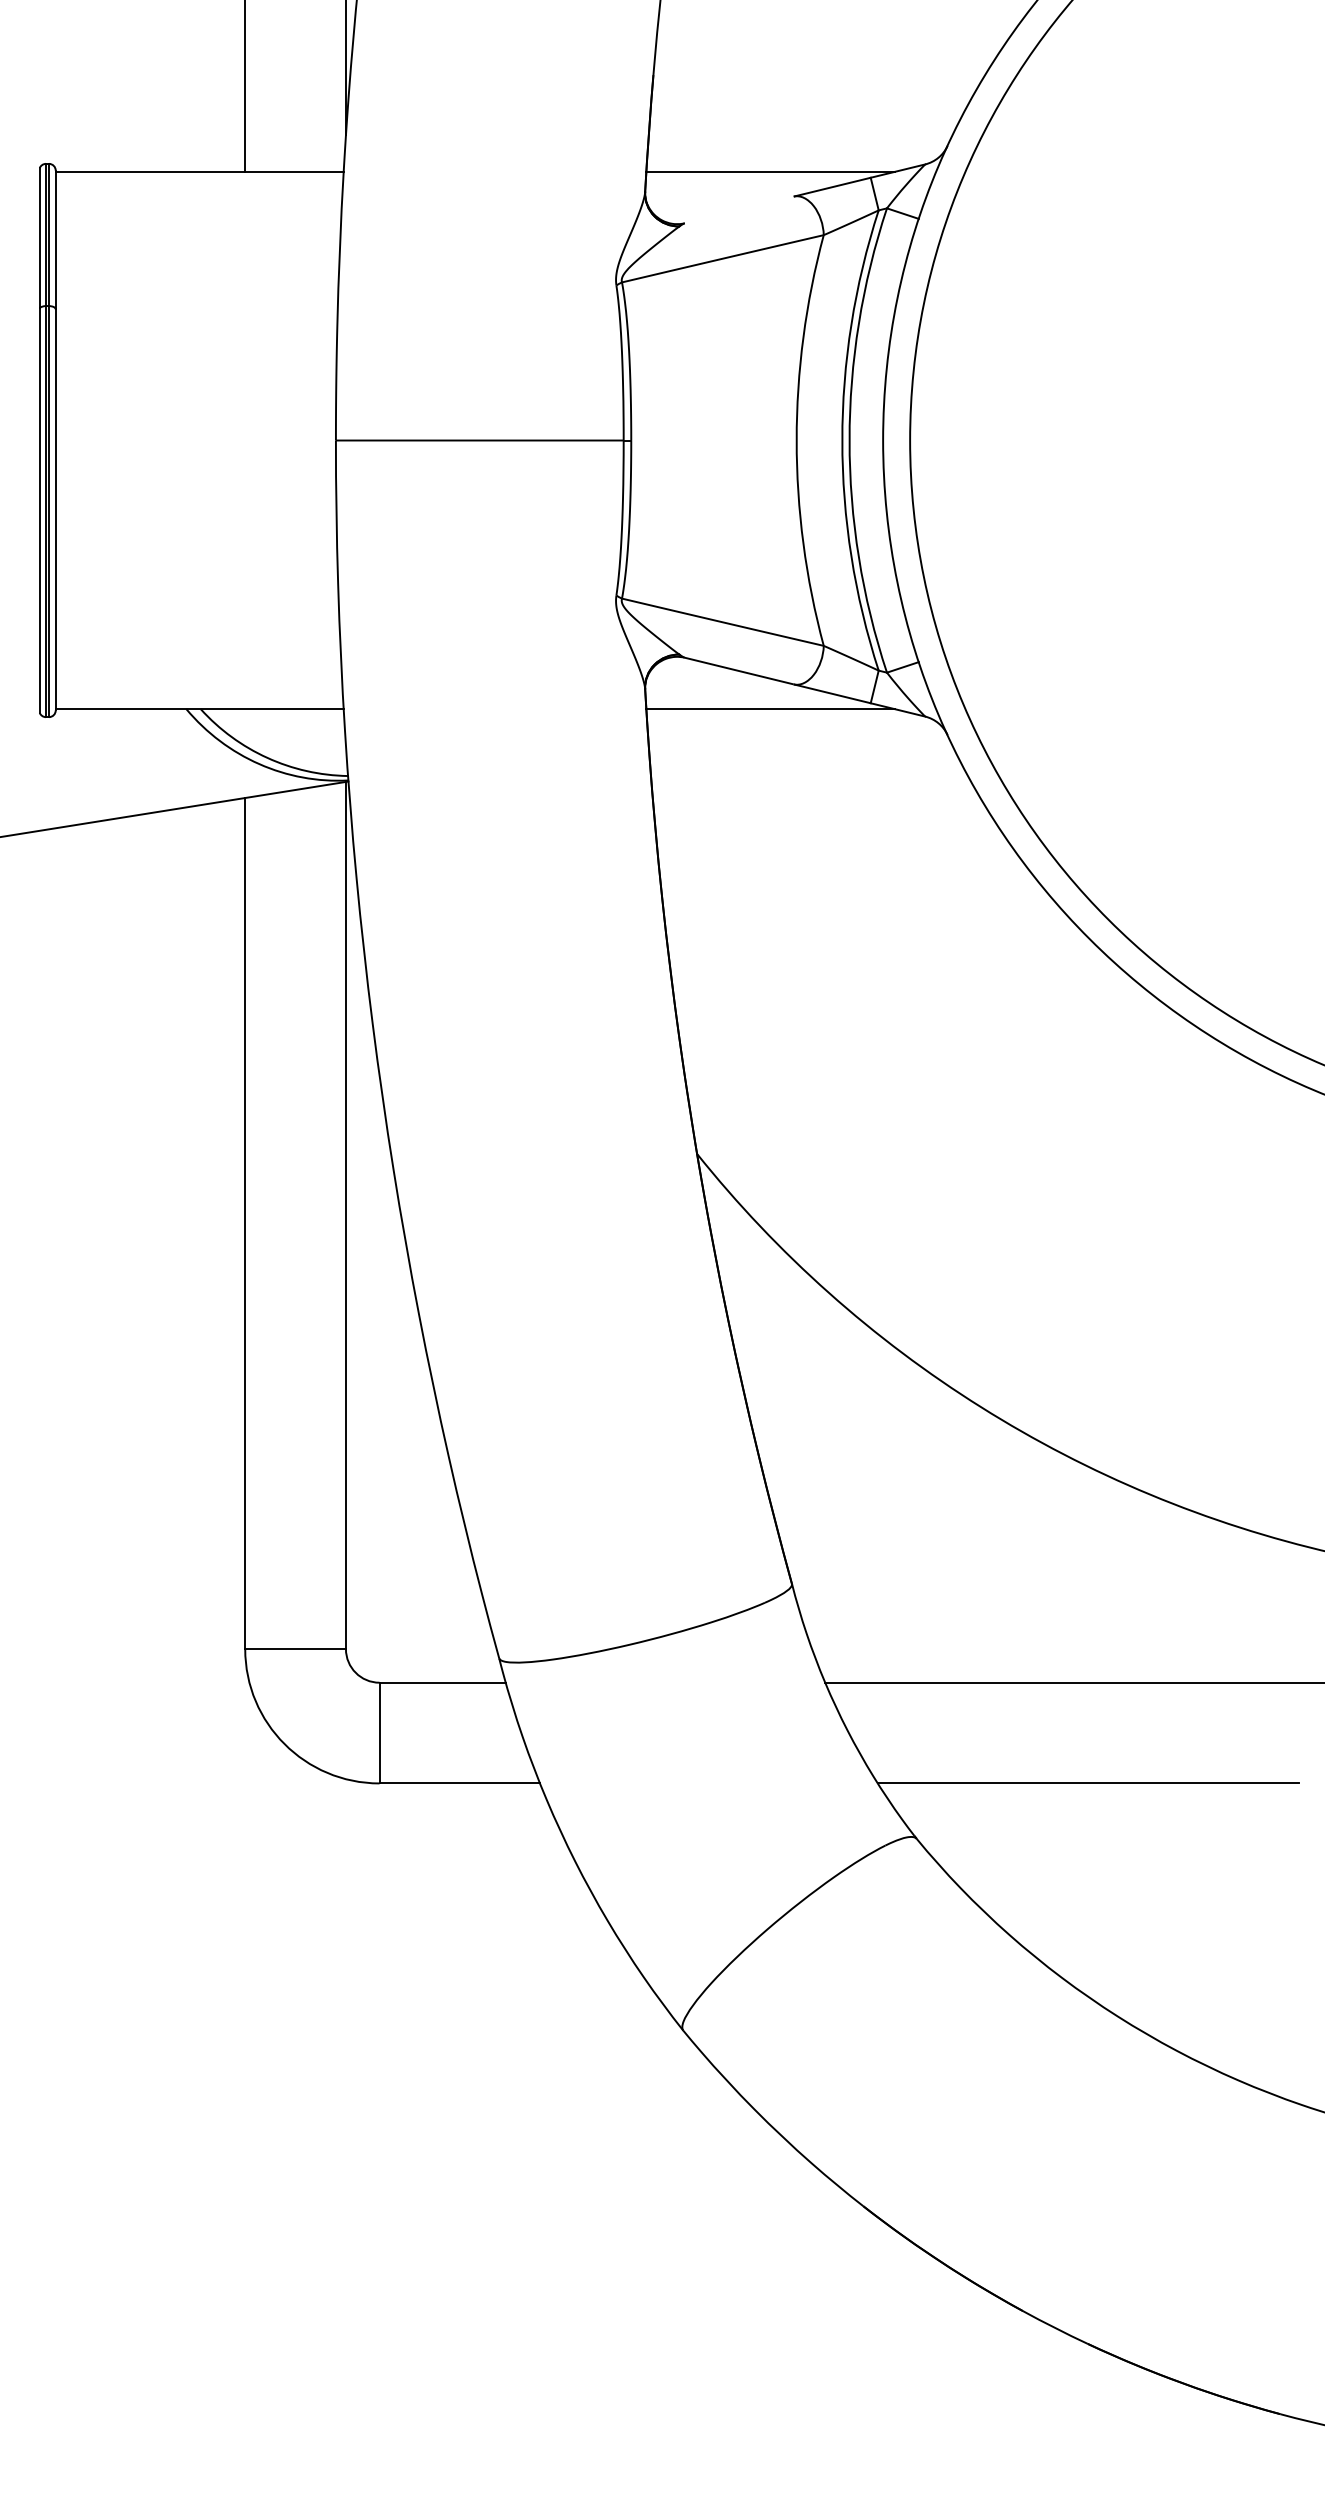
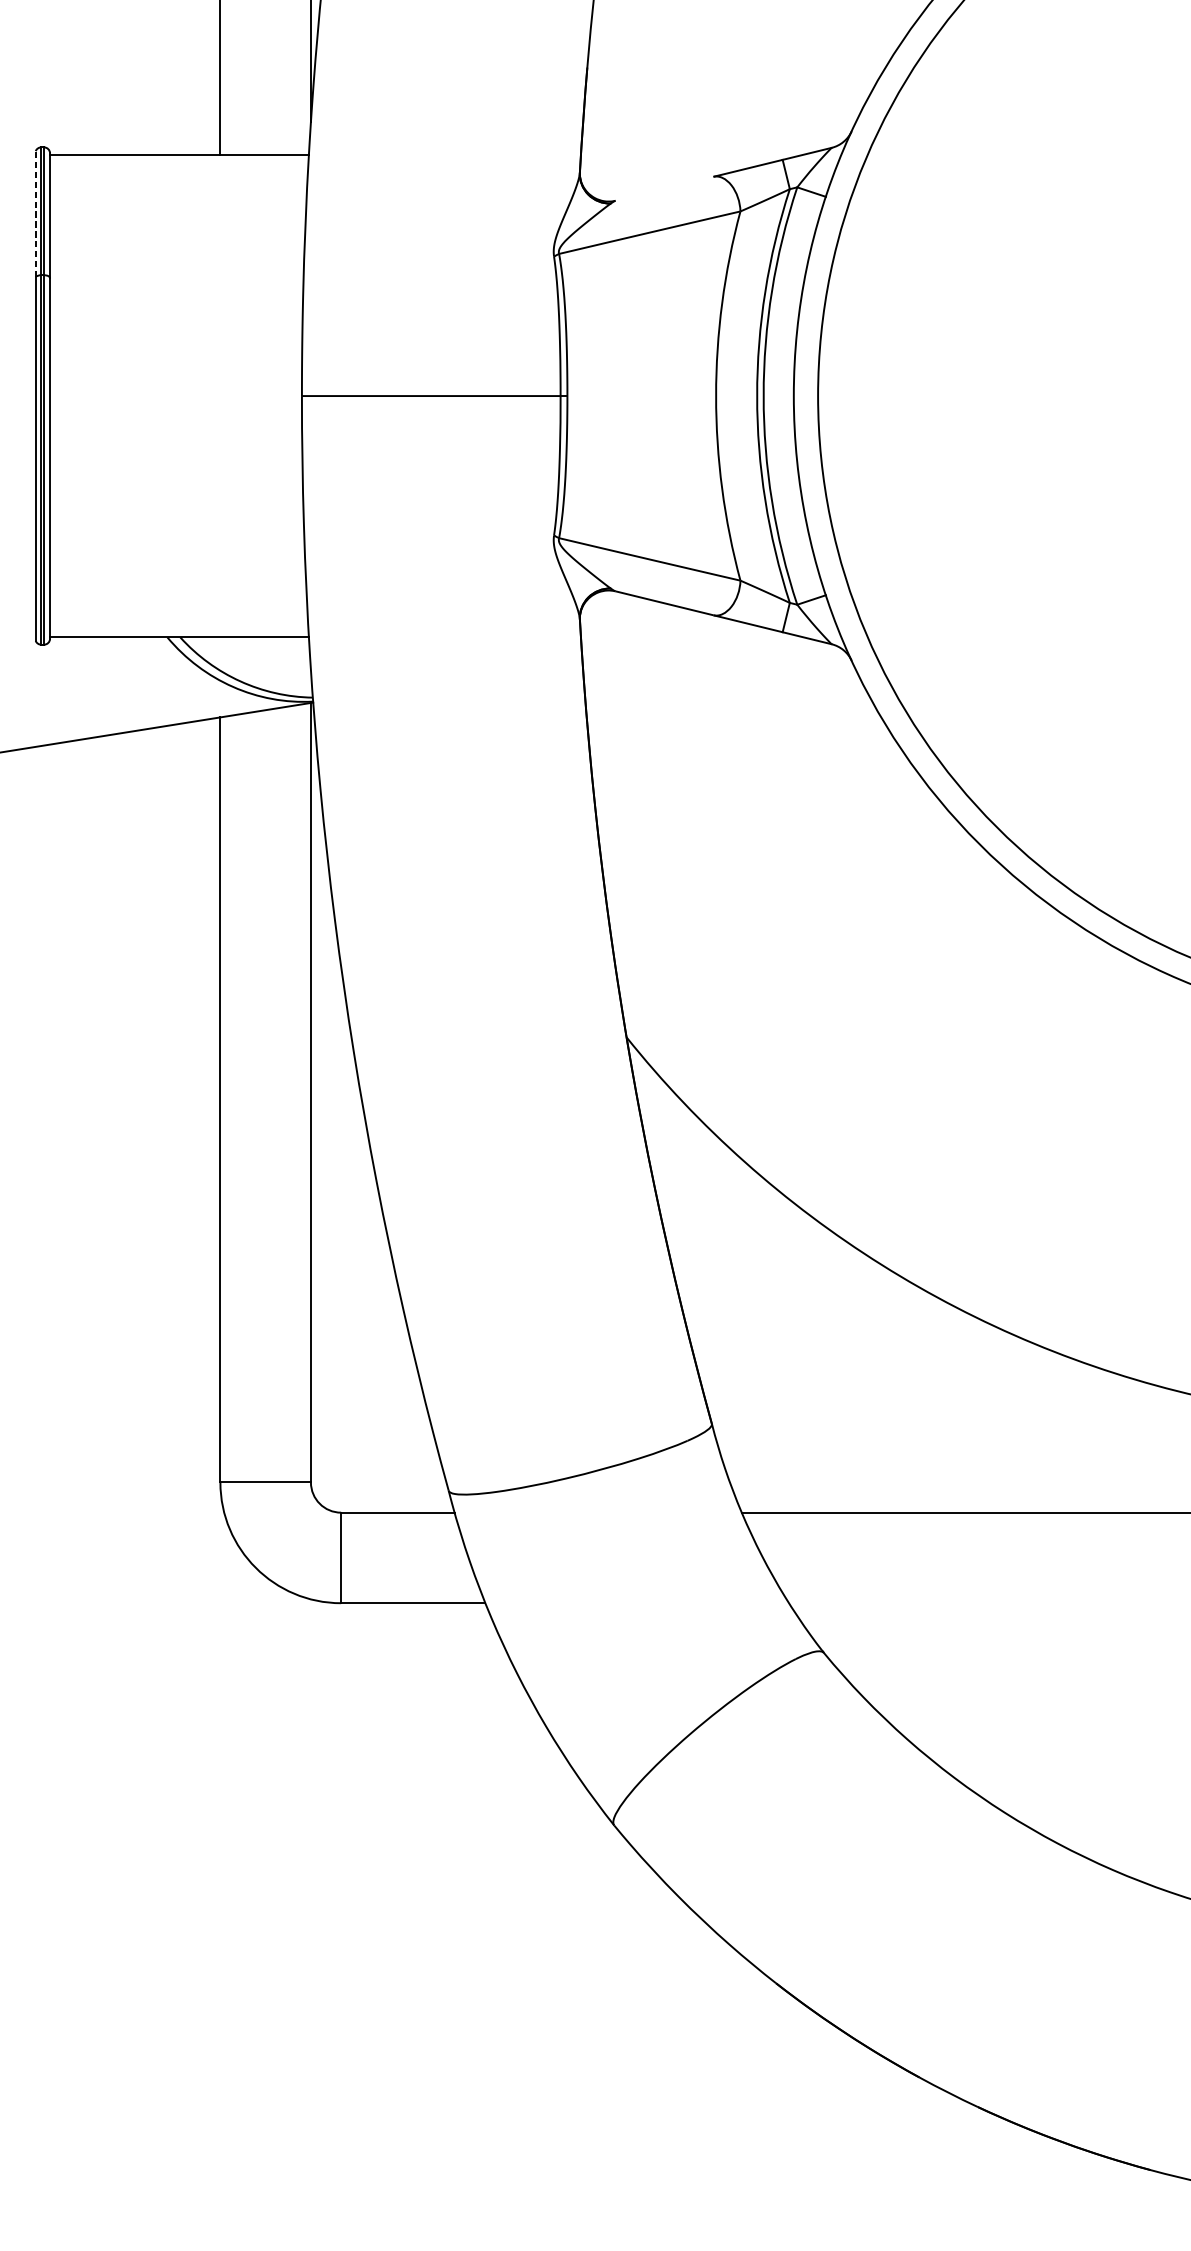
line: (770, 171) -> (692, 154), removed
line: (39, 237) -> (35, 213), solid -> dashed
line: (770, 709) -> (692, 637), removed
line: (1088, 1783) -> (978, 1603), removed

